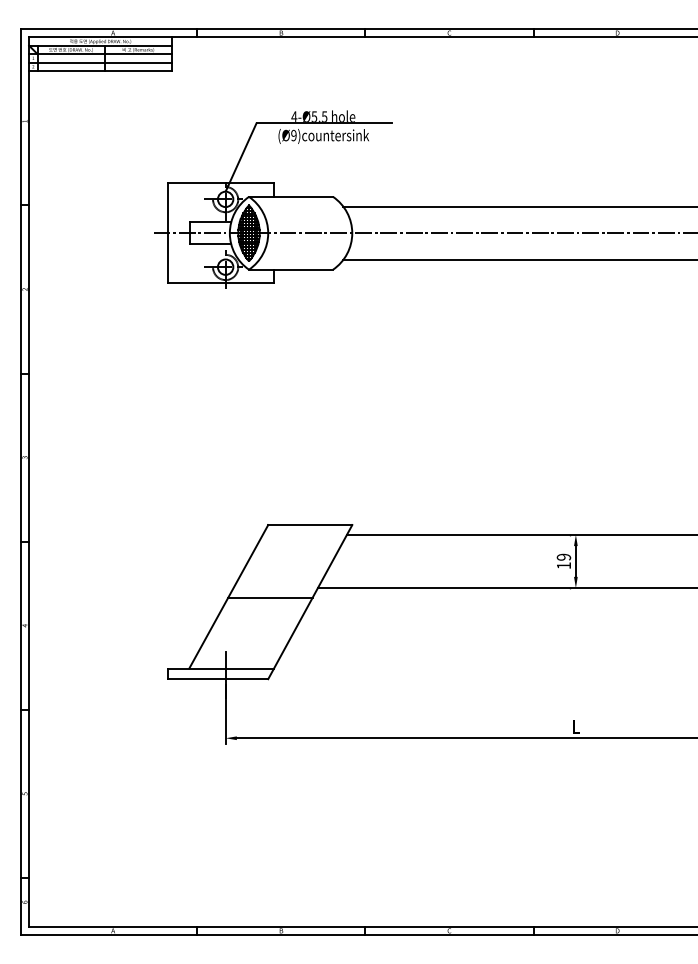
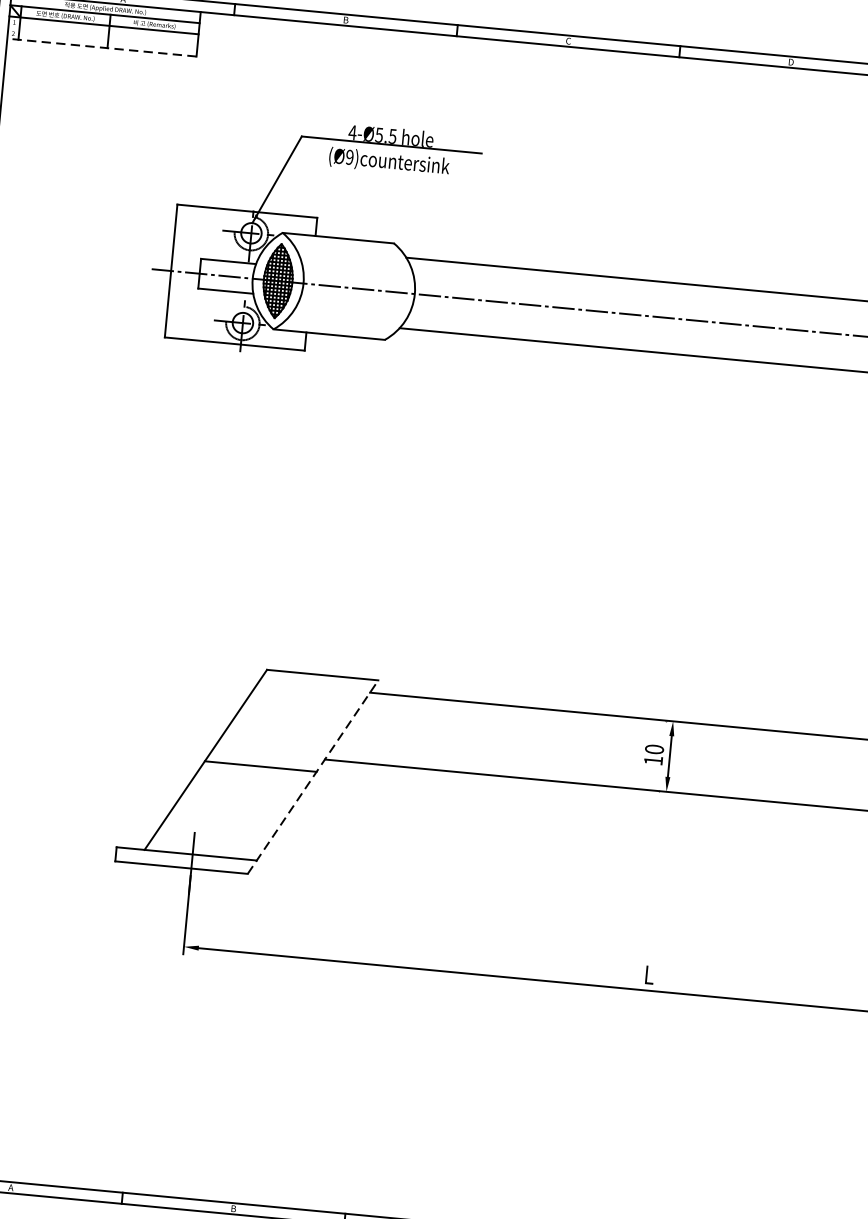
line: (100, 62) -> (102, 36), removed
line: (100, 70) -> (101, 47), solid -> dashed
text: (564, 556) -> (655, 748), 19 -> 10
line: (310, 602) -> (313, 777), solid -> dashed

